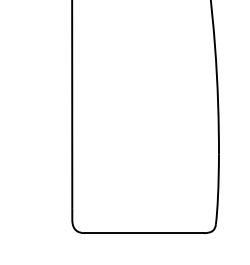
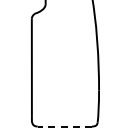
line: (143, 233) -> (64, 126), solid -> dashed

